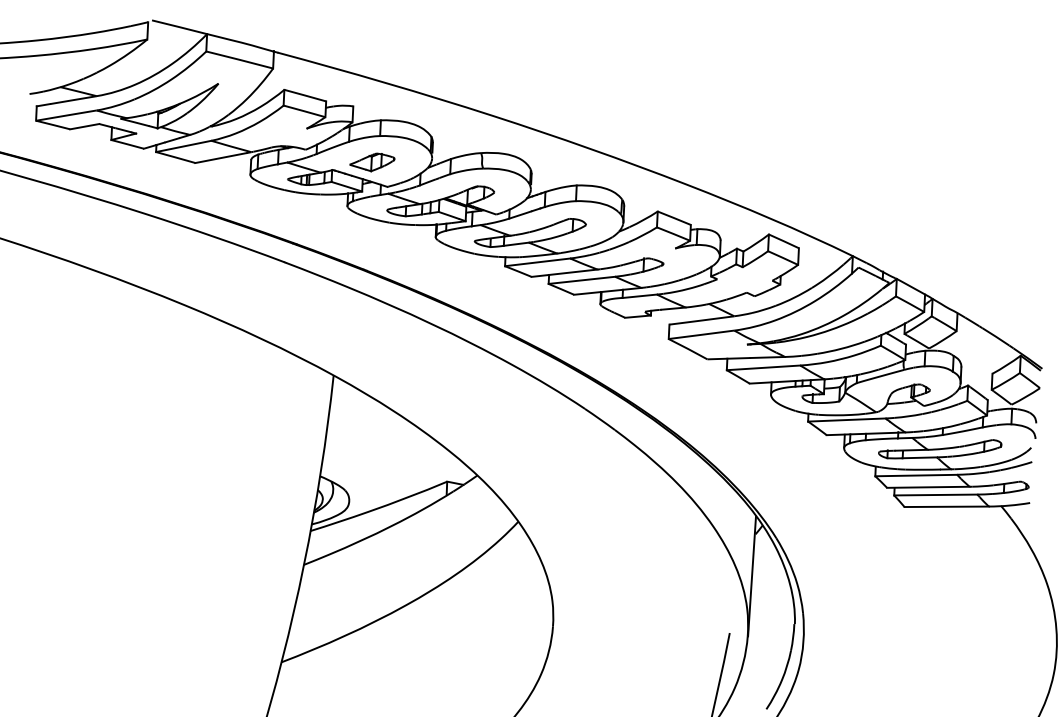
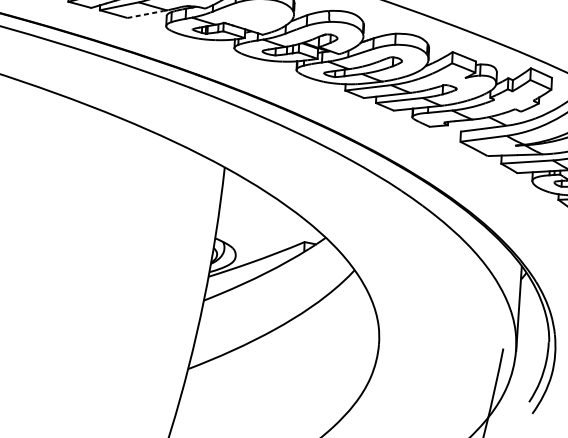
line: (221, 158) -> (145, 14), solid -> dashed
part: (372, 162) -> (252, 17), removed

